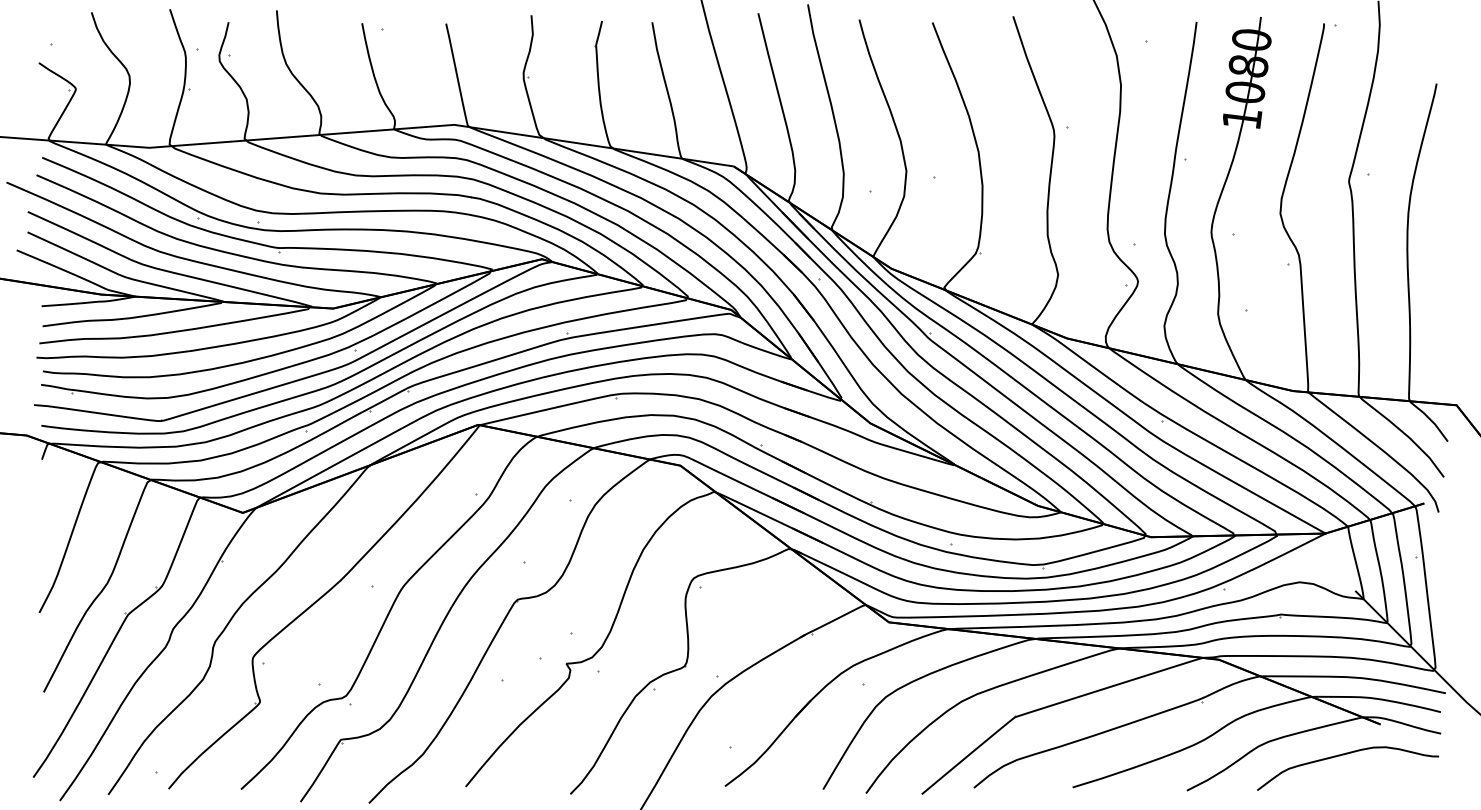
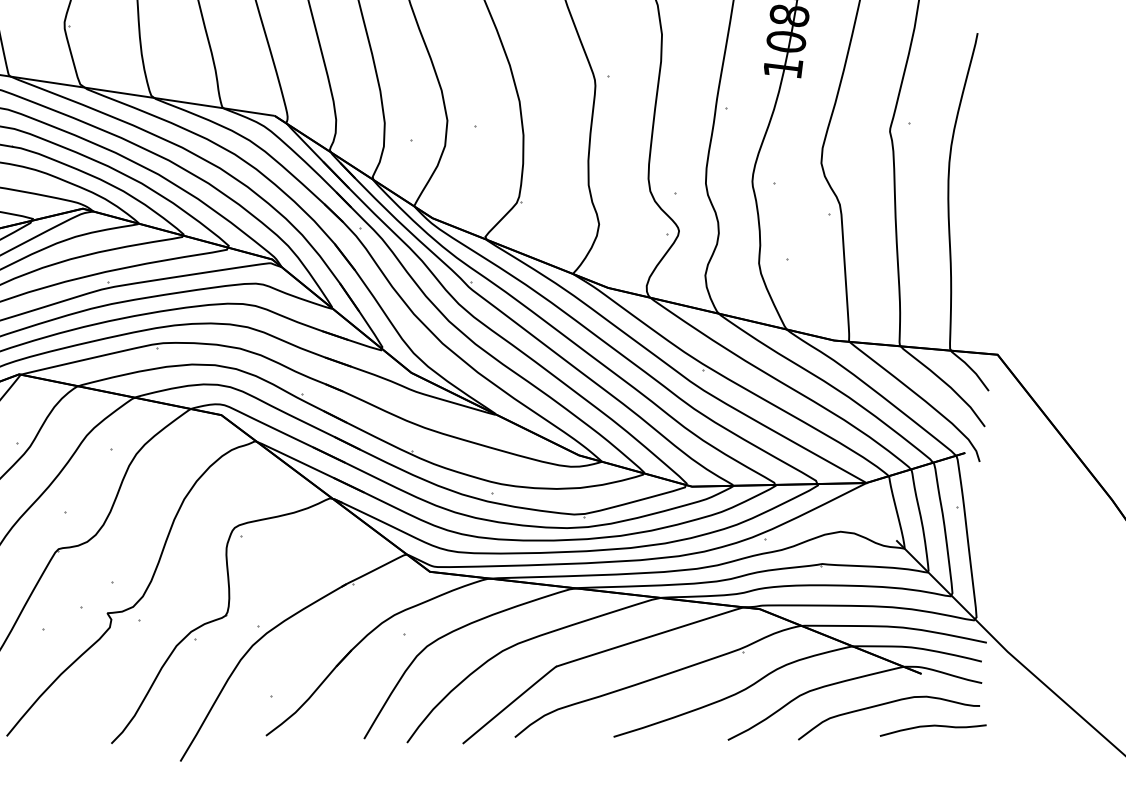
curve: (1392, 777) -> (933, 726), added

